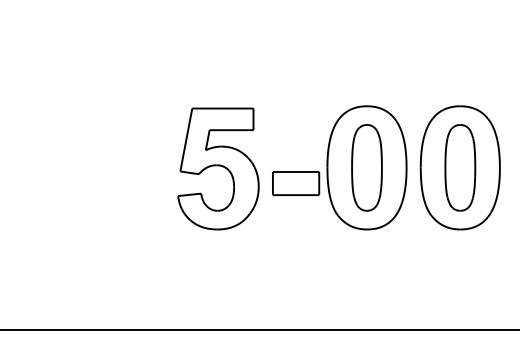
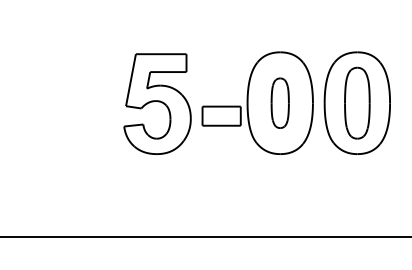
part: (366, 167) -> (279, 102), size x0.7

